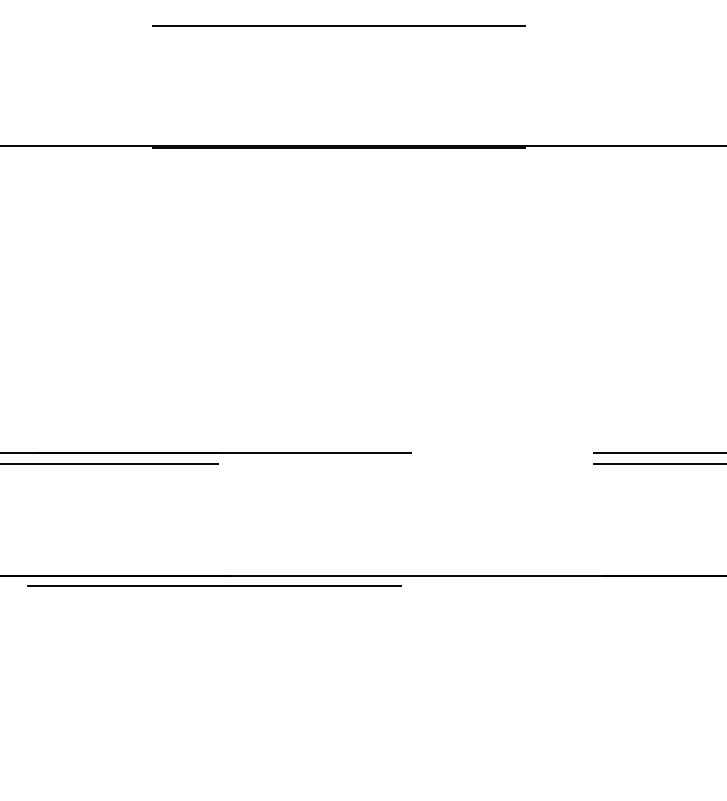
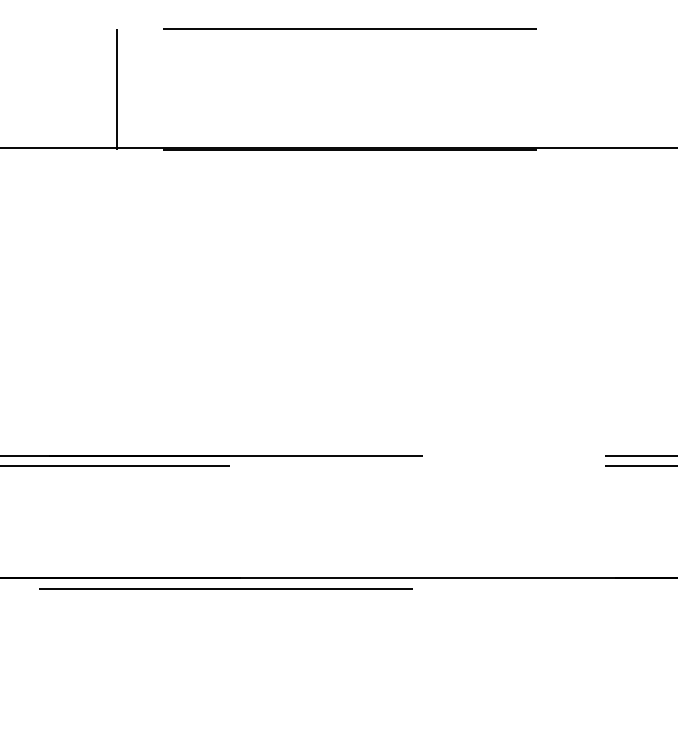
line: (105, 87) -> (116, 89), added

